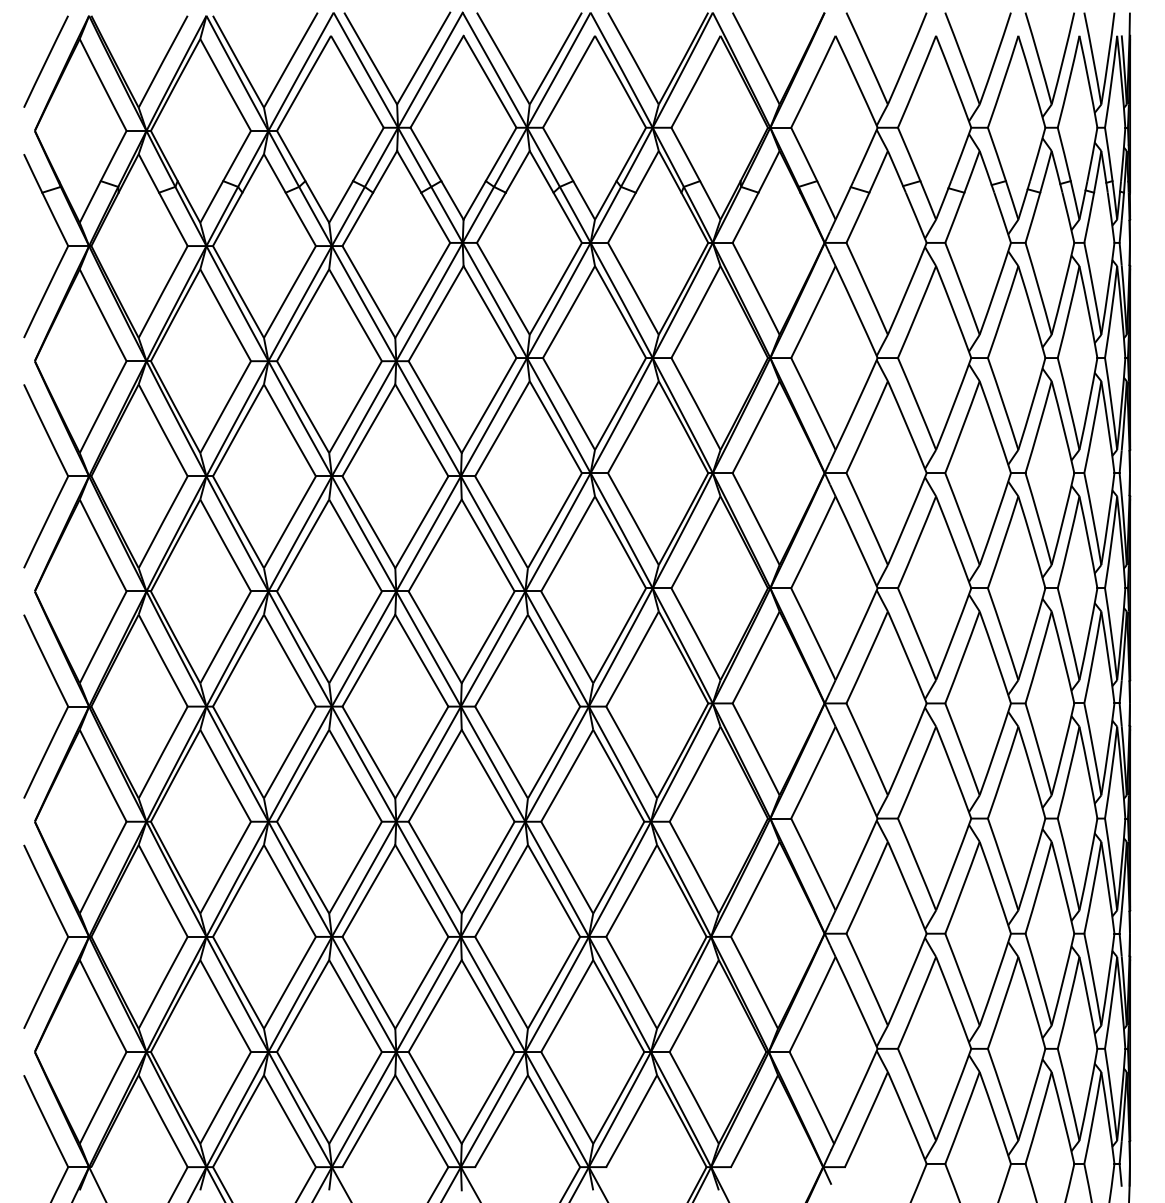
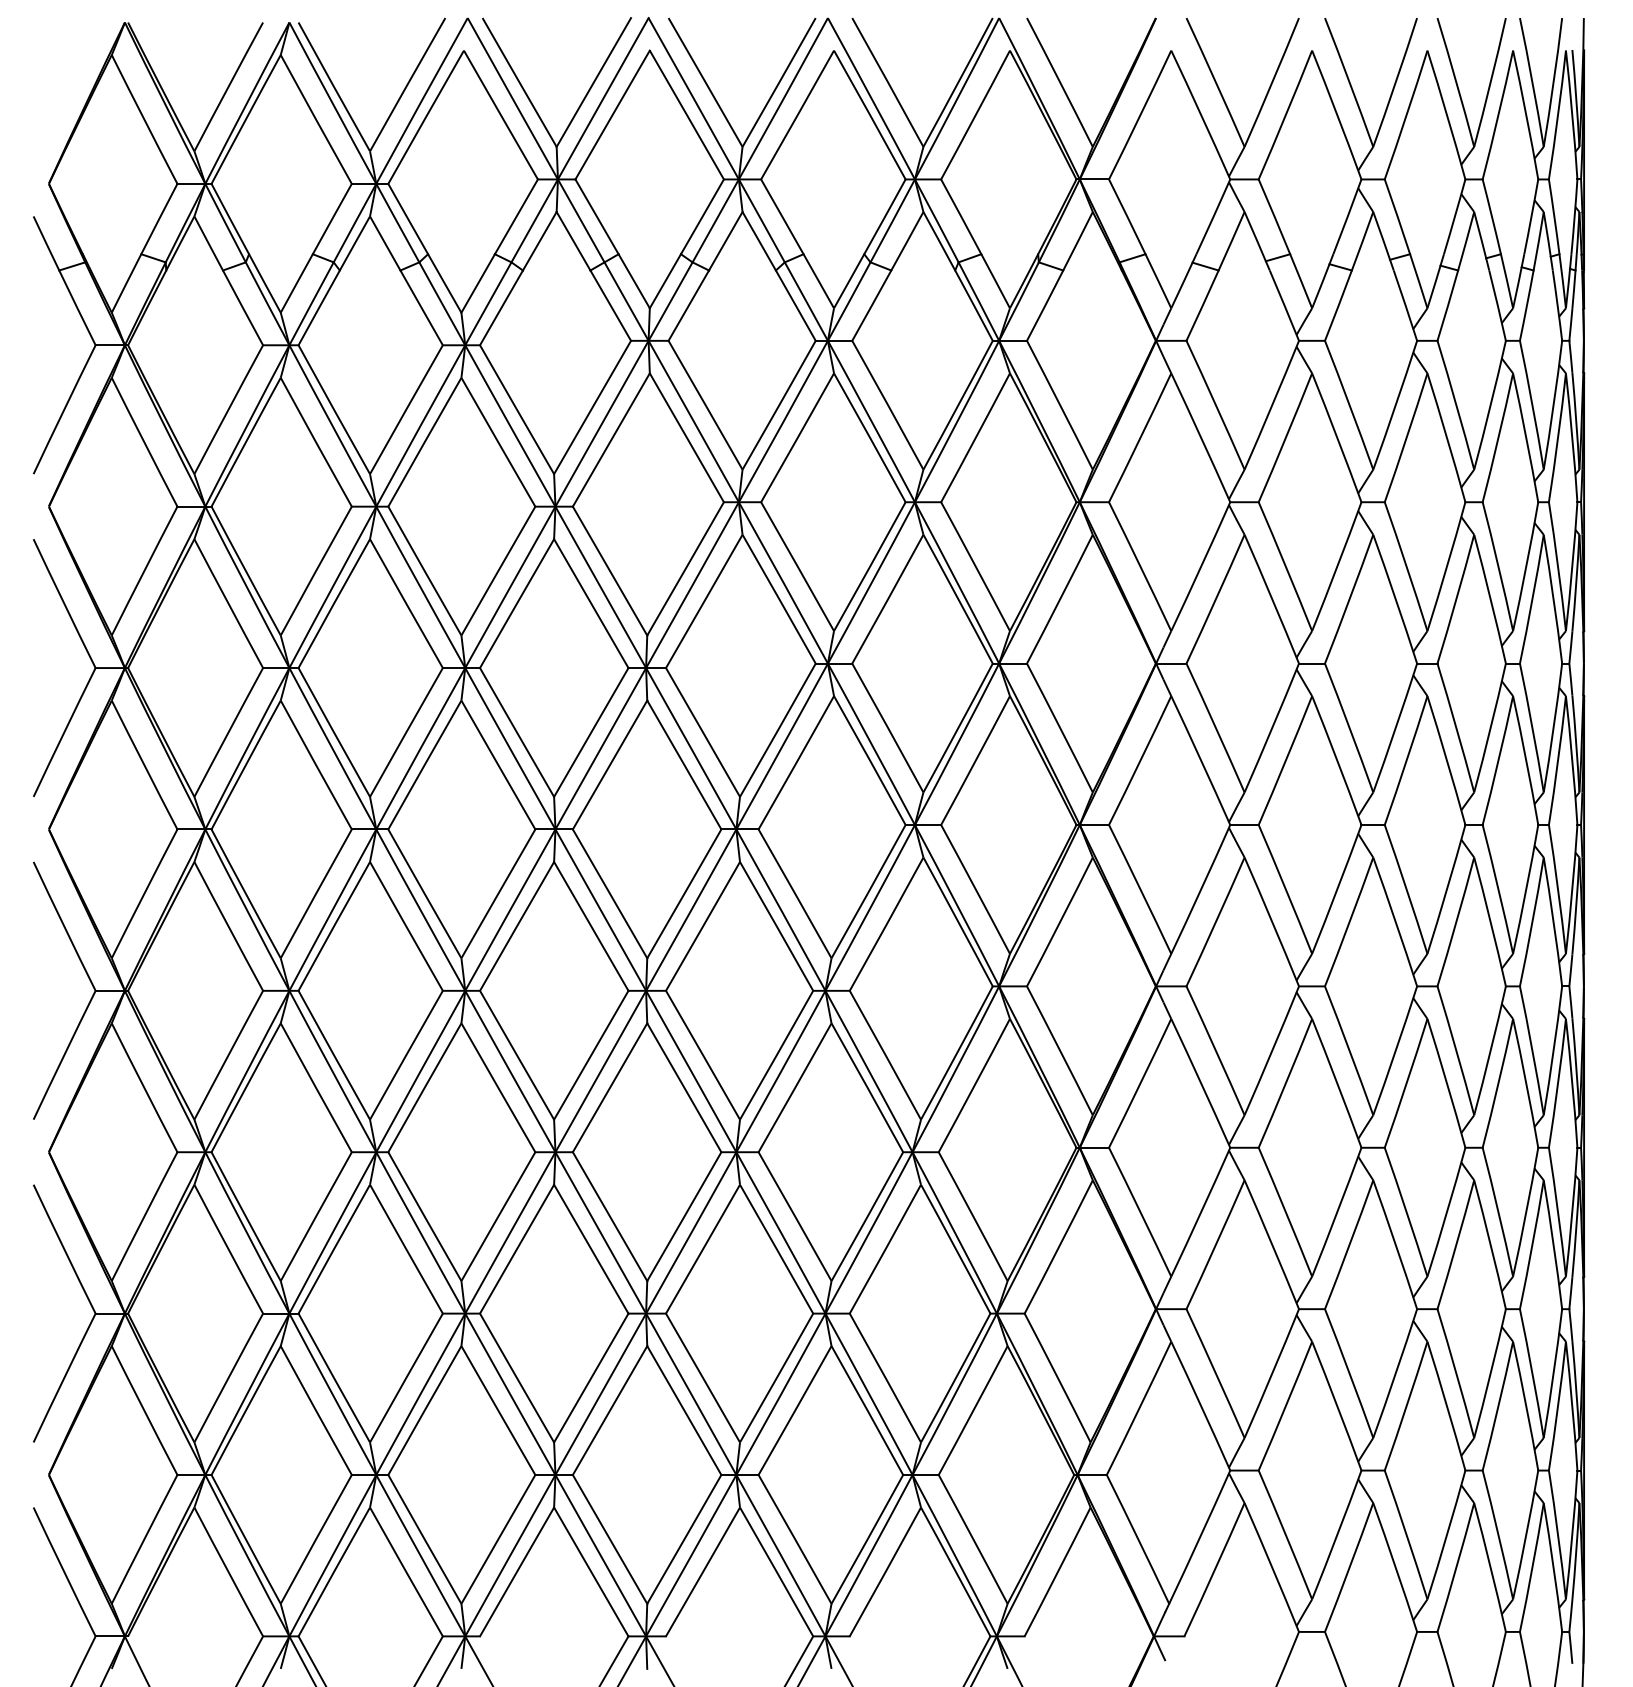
line: (46, 61) -> (64, 86), removed

